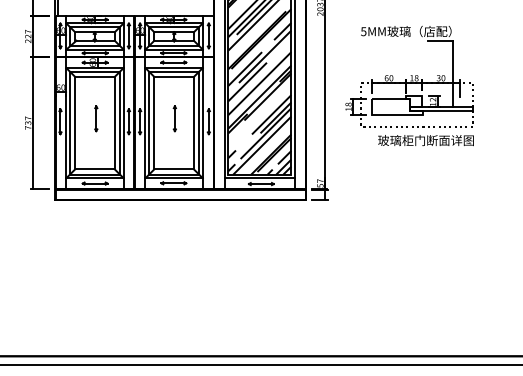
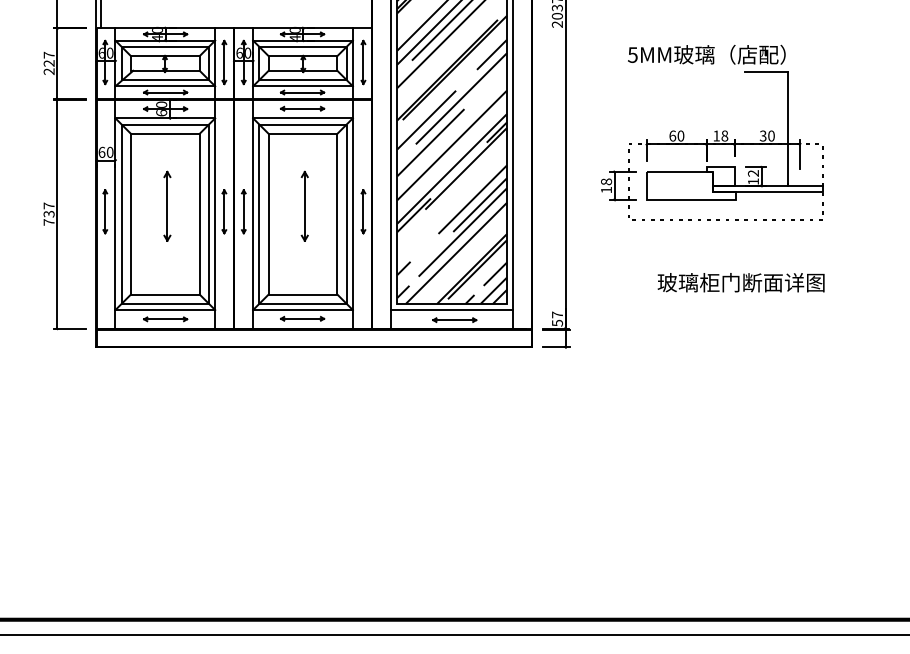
part: (96, 118) -> (167, 206), size x1.6
part: (174, 118) -> (303, 206), size x1.6
text: (425, 140) -> (740, 282), moved

